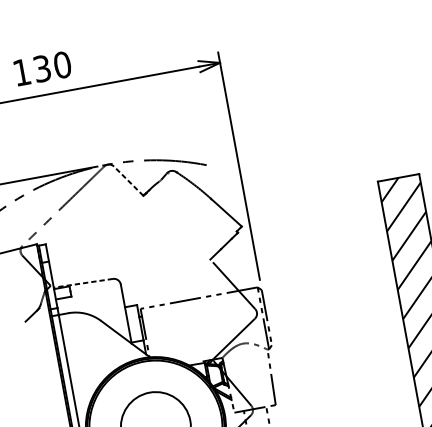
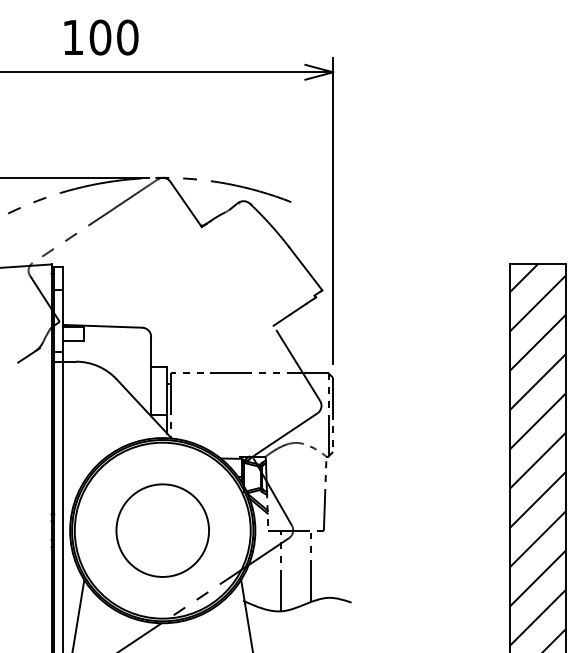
text: (42, 68) -> (100, 37), 130 -> 100
line: (128, 181) -> (185, 204), dashed -> solid
line: (83, 283) -> (102, 326), dashed -> solid

